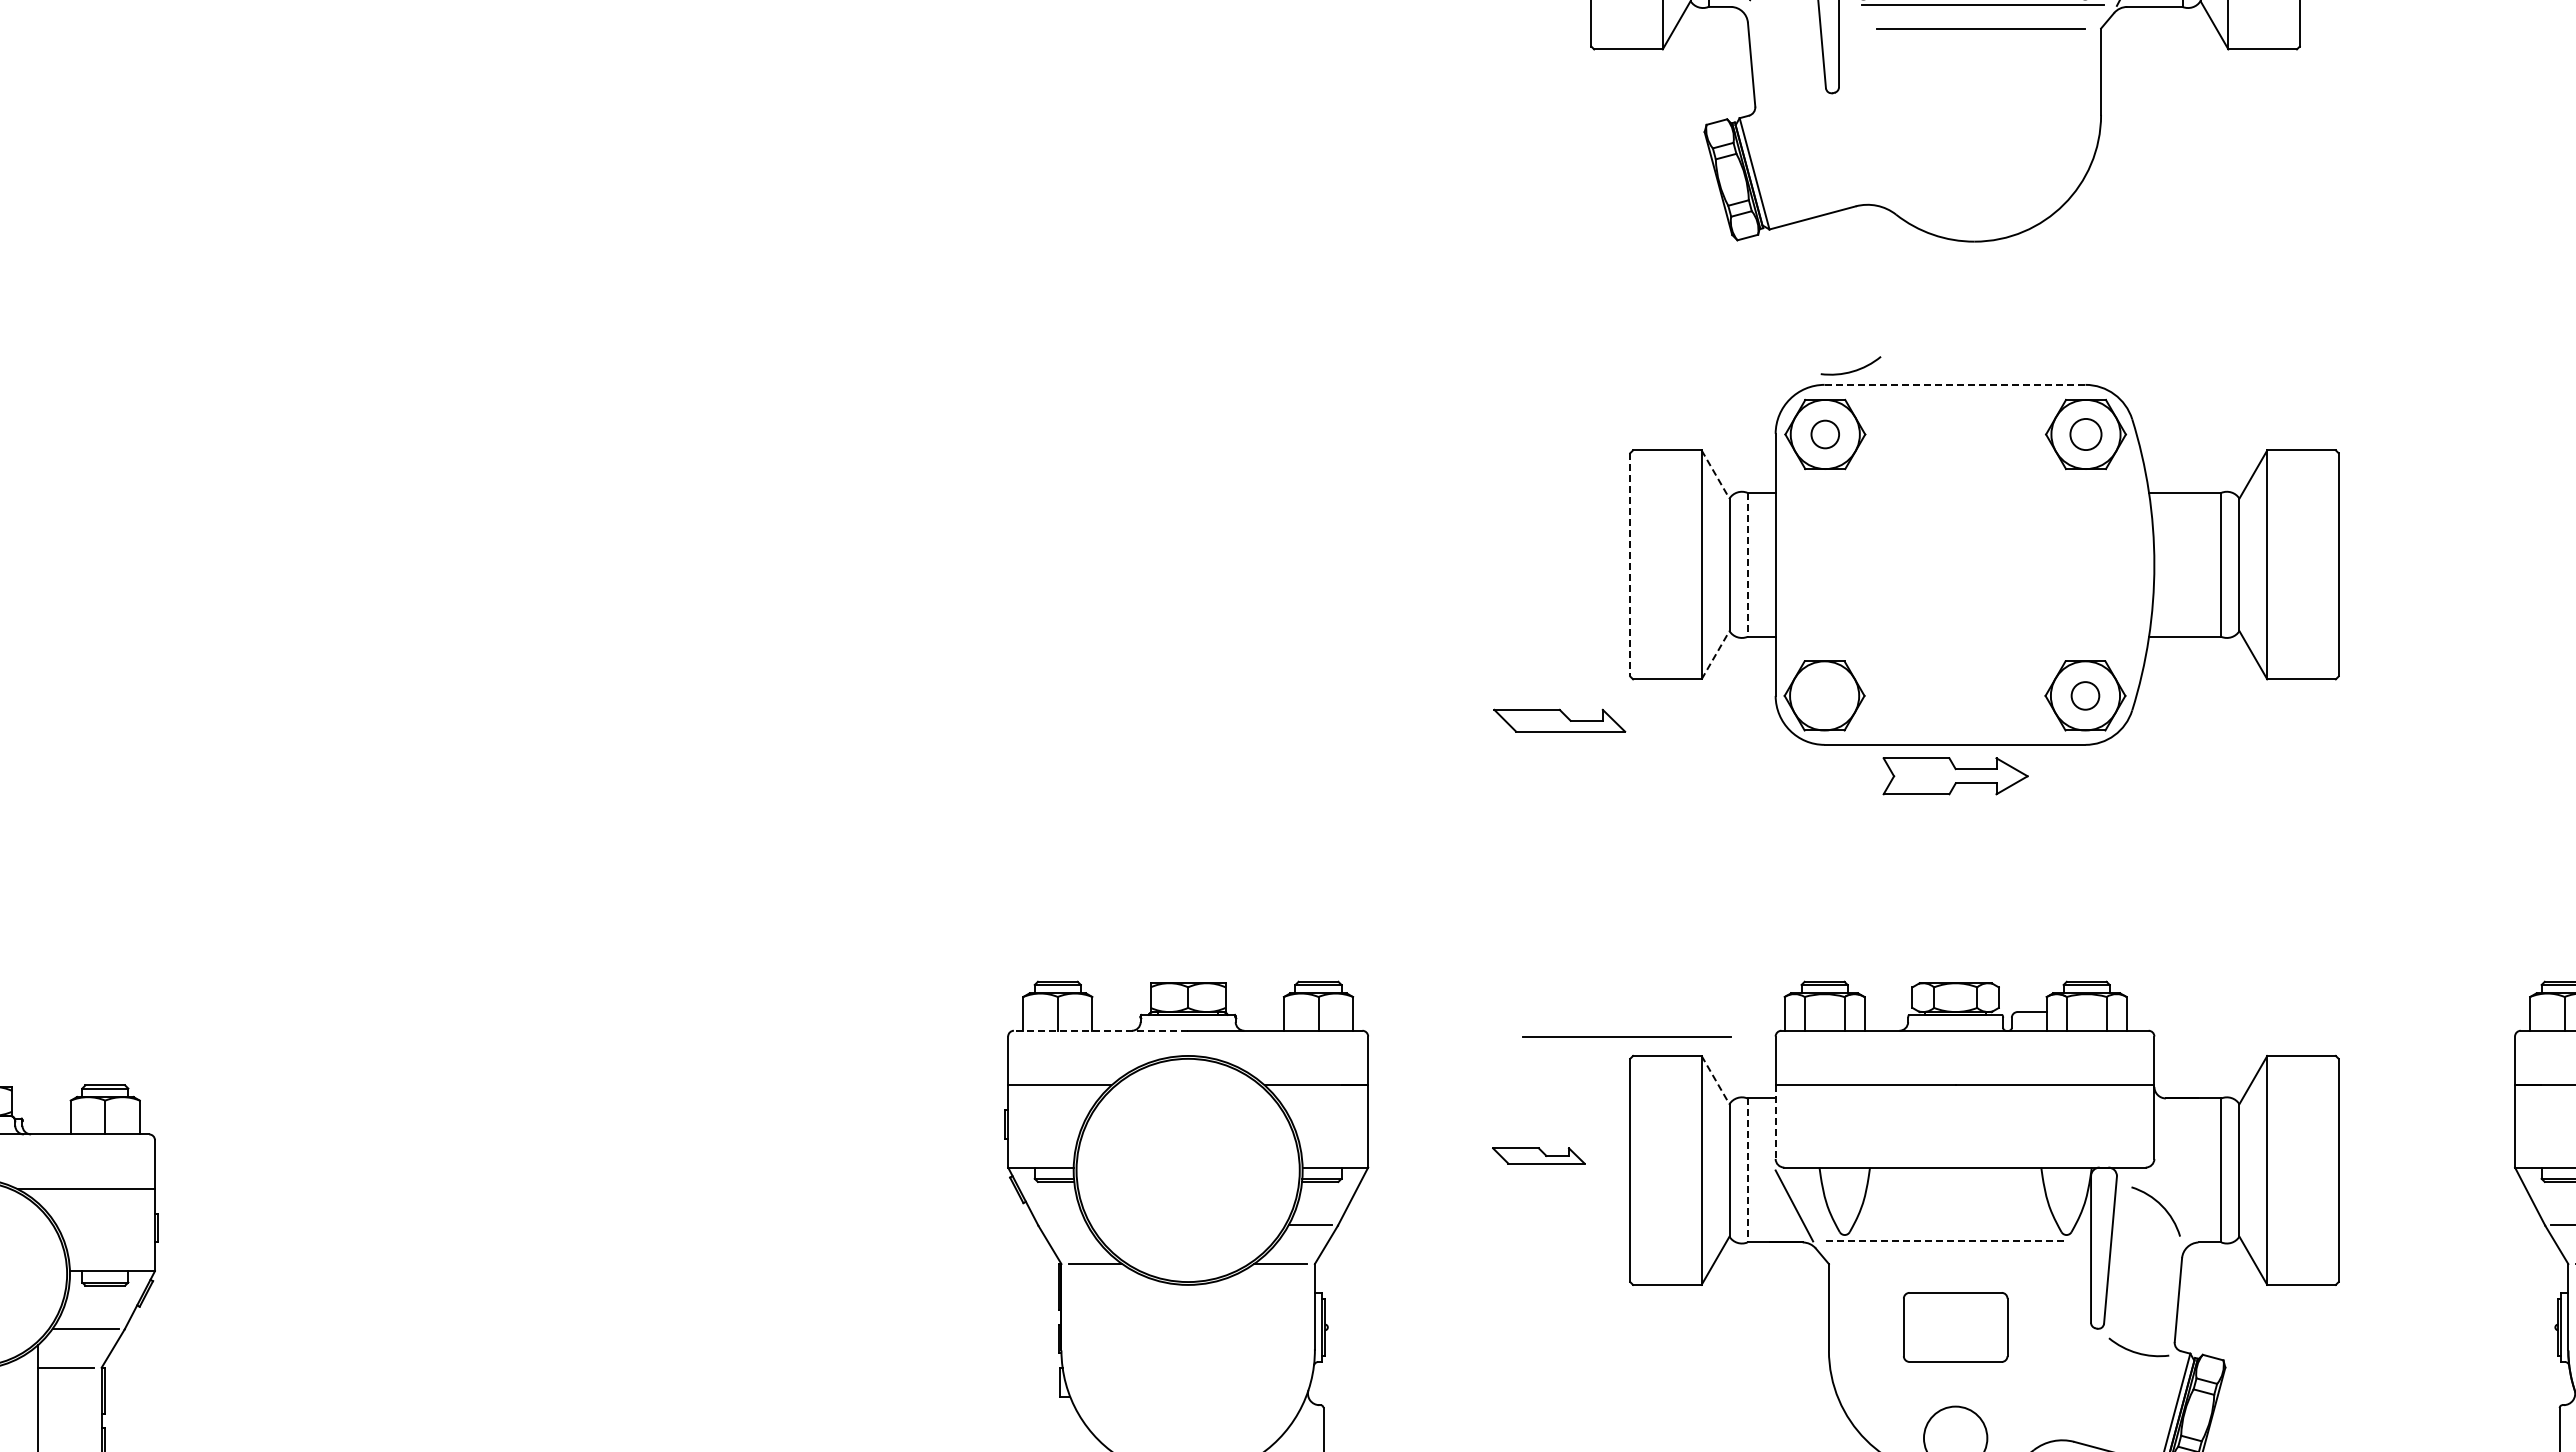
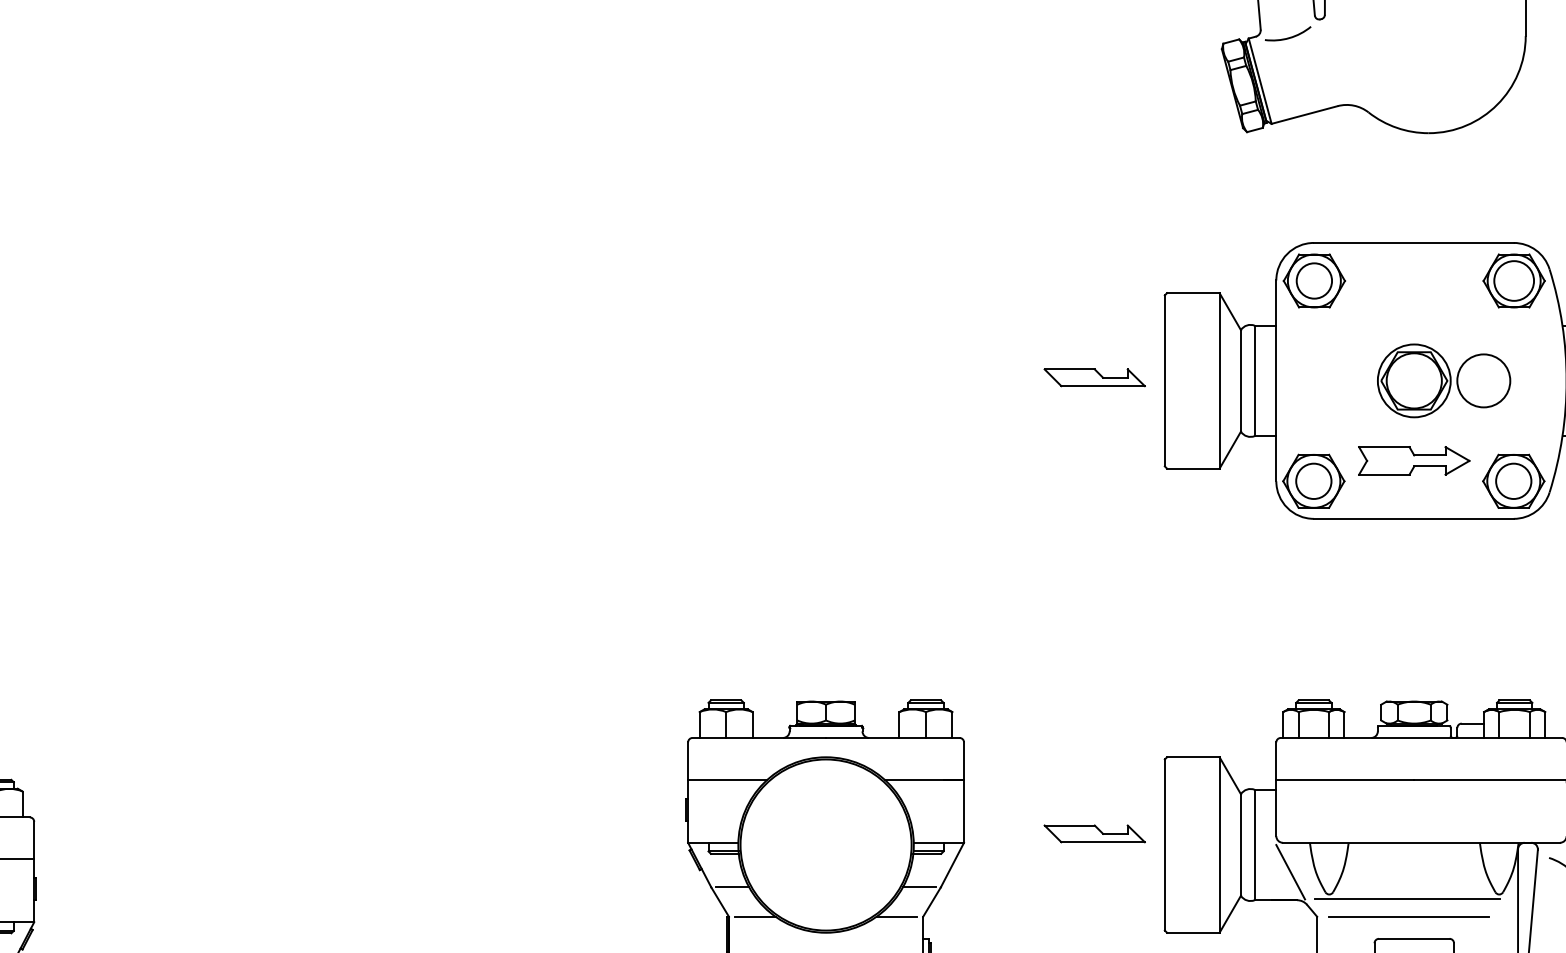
arc: (1852, 370) -> (1289, 37), moved
line: (1954, 384) -> (1413, 242), dashed -> solid
circle: (1825, 434) -> (1314, 280), size x1.67
circle: (2085, 434) -> (1513, 280), size x1.67
line: (1715, 474) -> (1230, 311), dashed -> solid
line: (1630, 564) -> (1165, 380), dashed -> solid
part: (1994, 564) -> (1444, 380), added
line: (1747, 565) -> (1254, 381), dashed -> solid
line: (1715, 655) -> (1230, 450), dashed -> solid
circle: (1824, 695) -> (1313, 481), added
circle: (2085, 695) -> (1513, 481), size x1.67
part: (1559, 720) -> (1094, 377), moved
part: (1955, 776) -> (1414, 461), moved
line: (1100, 1030) -> (758, 737), dashed -> solid
line: (1626, 1036) -> (1408, 916), moved
line: (1715, 1080) -> (1230, 776), dashed -> solid
line: (1775, 1122) -> (1276, 808), dashed -> solid
part: (1538, 1155) -> (1094, 833), size x1.43
line: (1747, 1170) -> (1254, 845), dashed -> solid
line: (1065, 1225) -> (732, 887), added
line: (1947, 1240) -> (1408, 898), dashed -> solid

